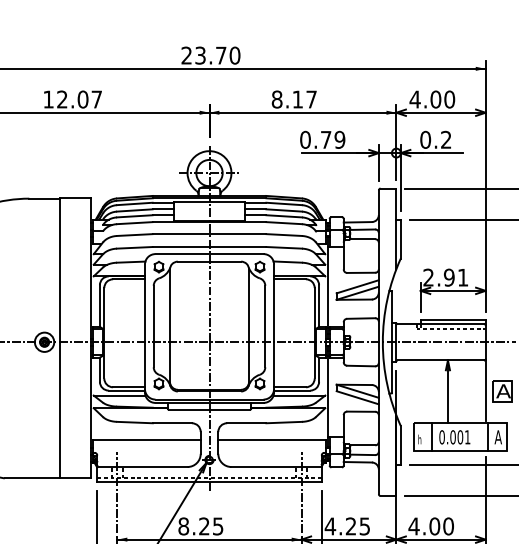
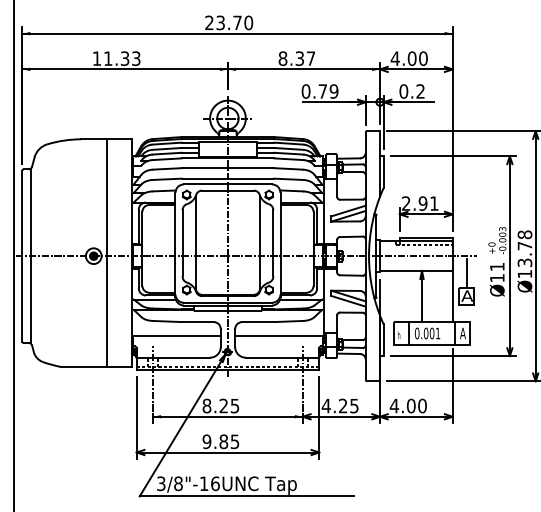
text: (79, 99) -> (122, 58), 12.07 -> 11.33
text: (297, 99) -> (299, 58), 8.17 -> 8.37
line: (502, 363) -> (466, 273), added

